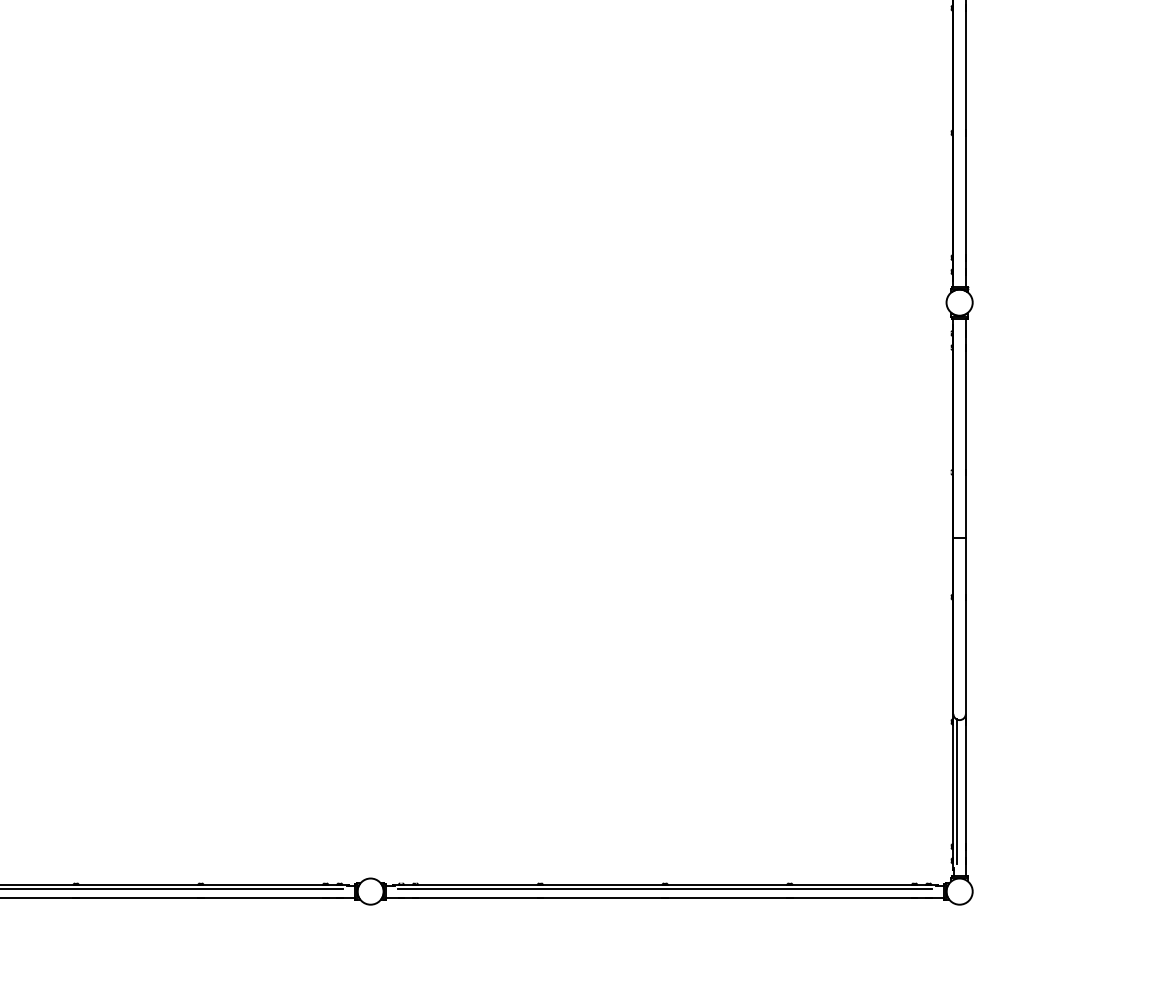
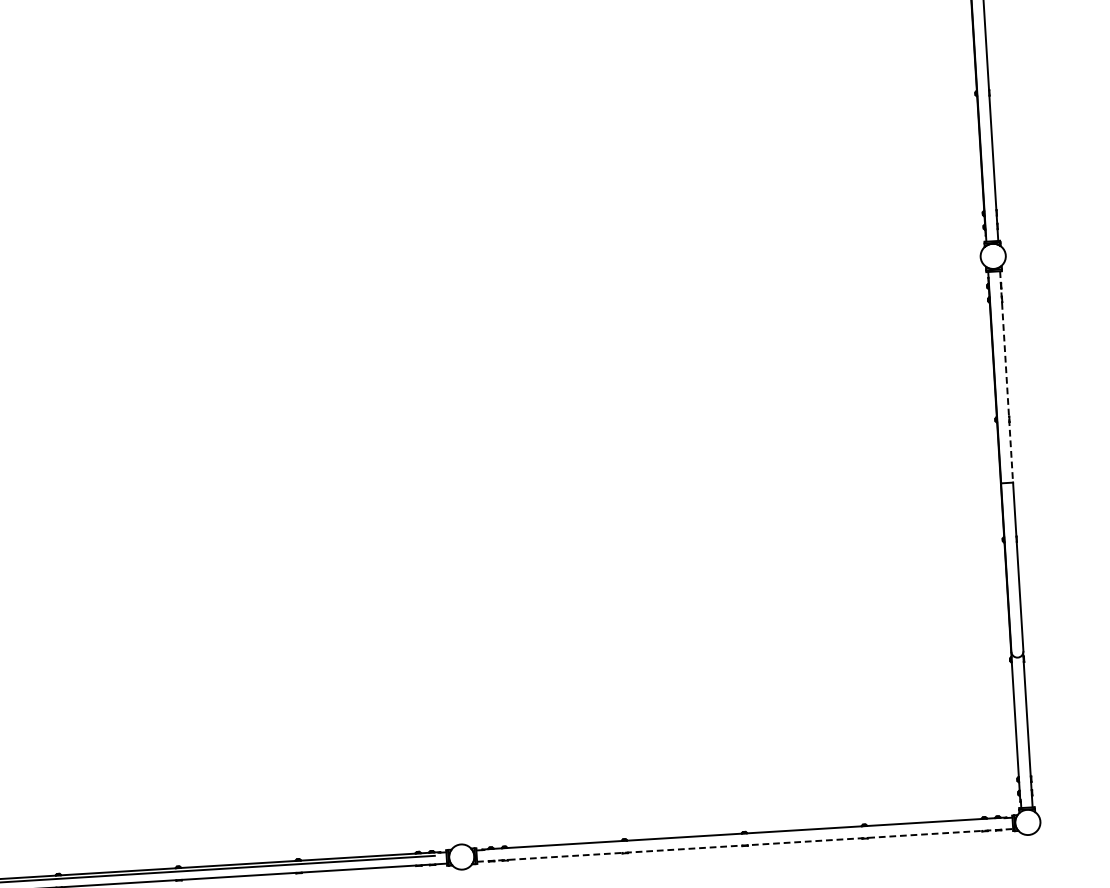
line: (965, 428) -> (1006, 376), solid -> dashed
line: (956, 791) -> (1018, 726), removed
line: (664, 888) -> (744, 836), removed
line: (665, 897) -> (745, 845), solid -> dashed

